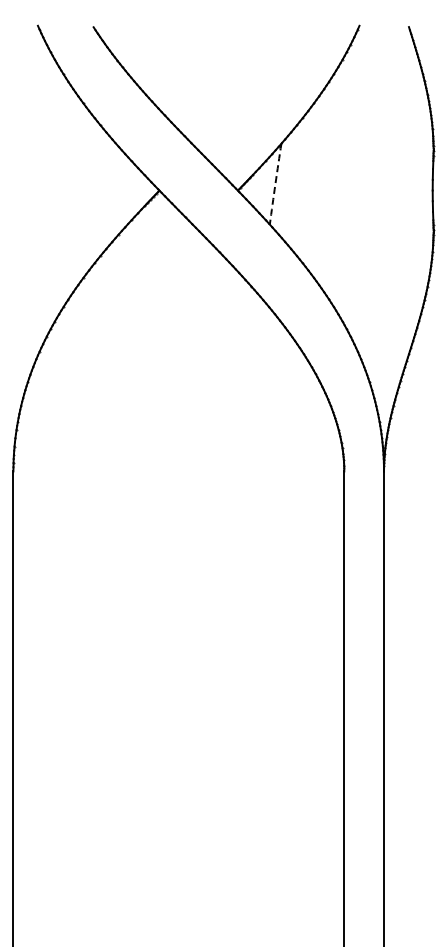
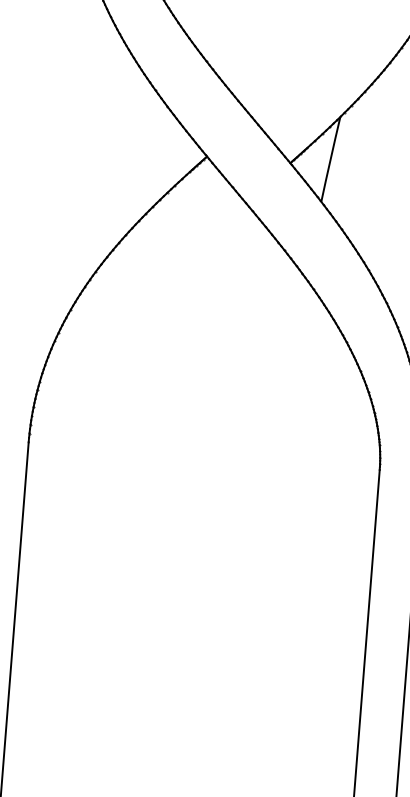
arc: (275, 184) -> (330, 159), dashed -> solid

